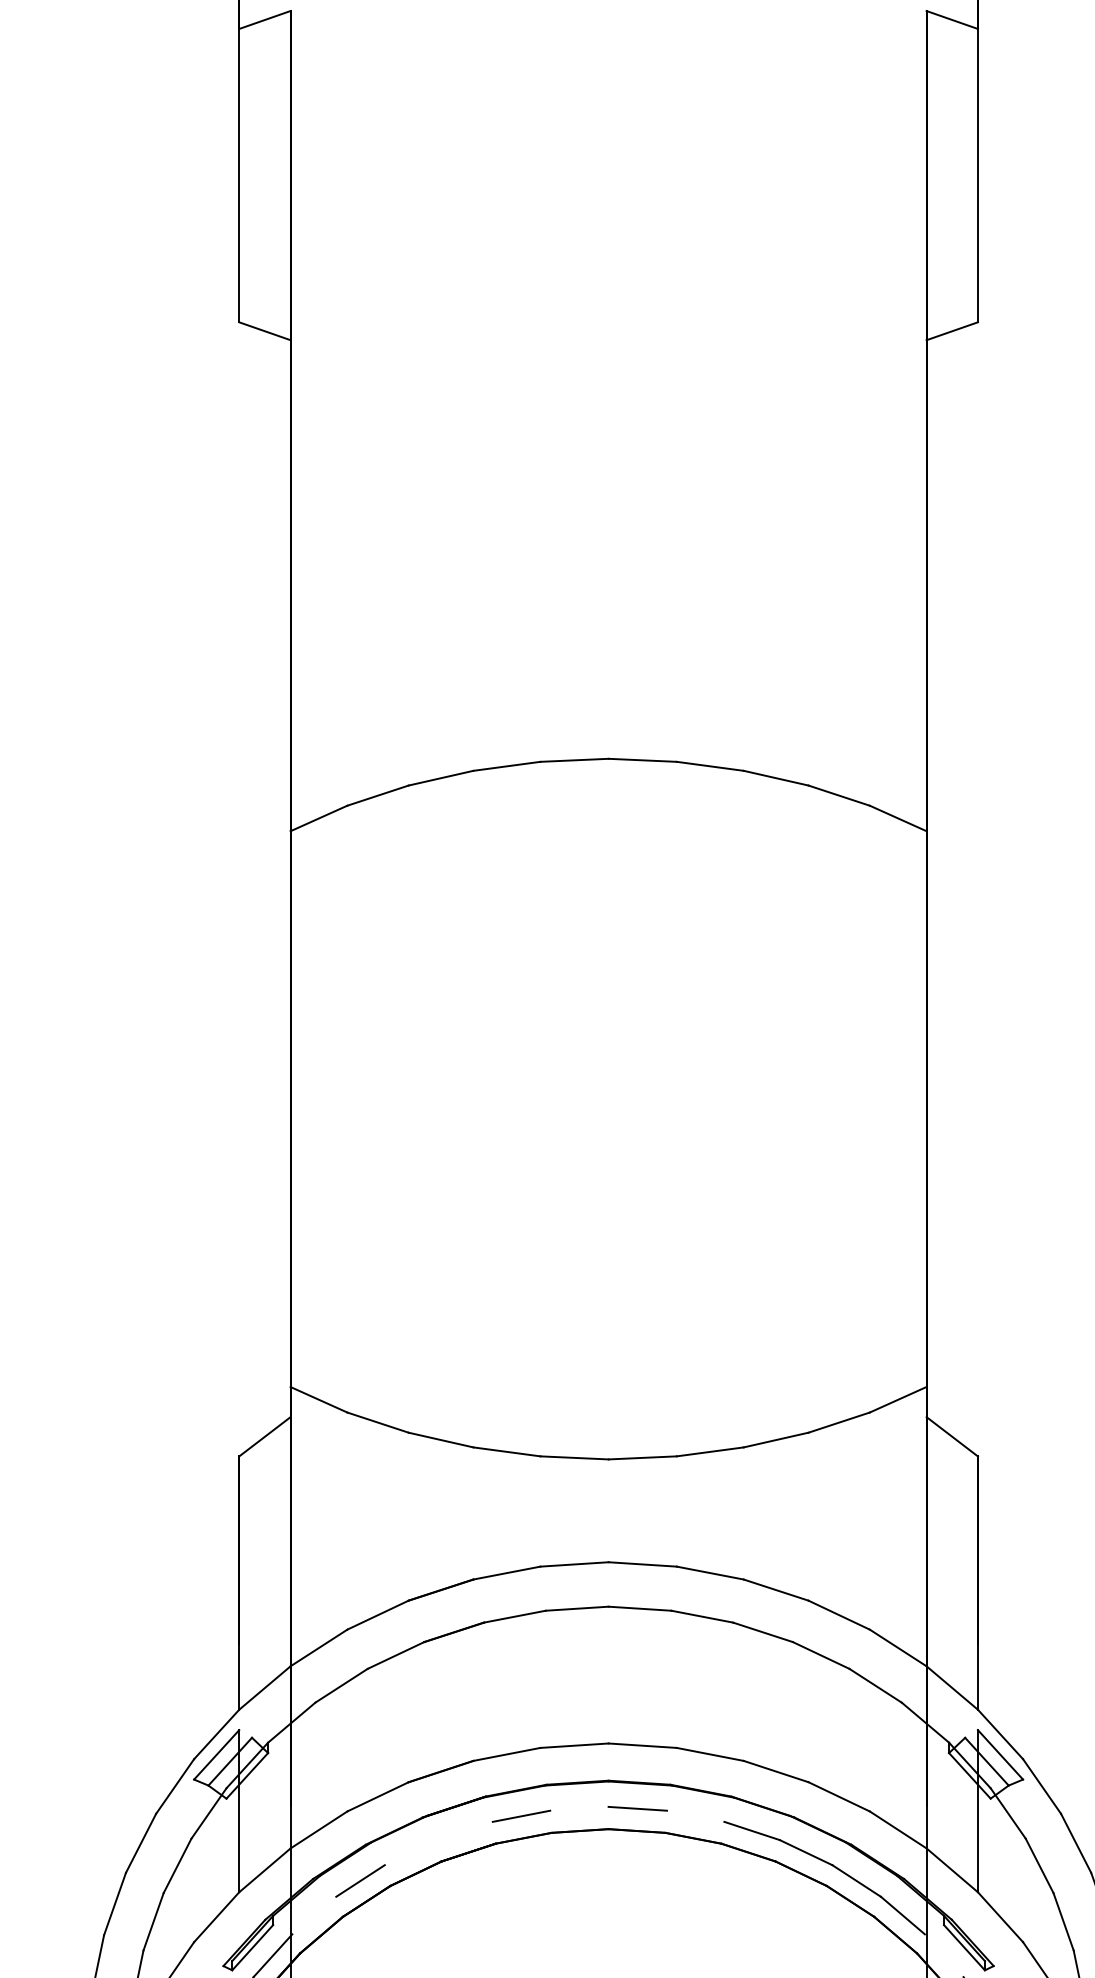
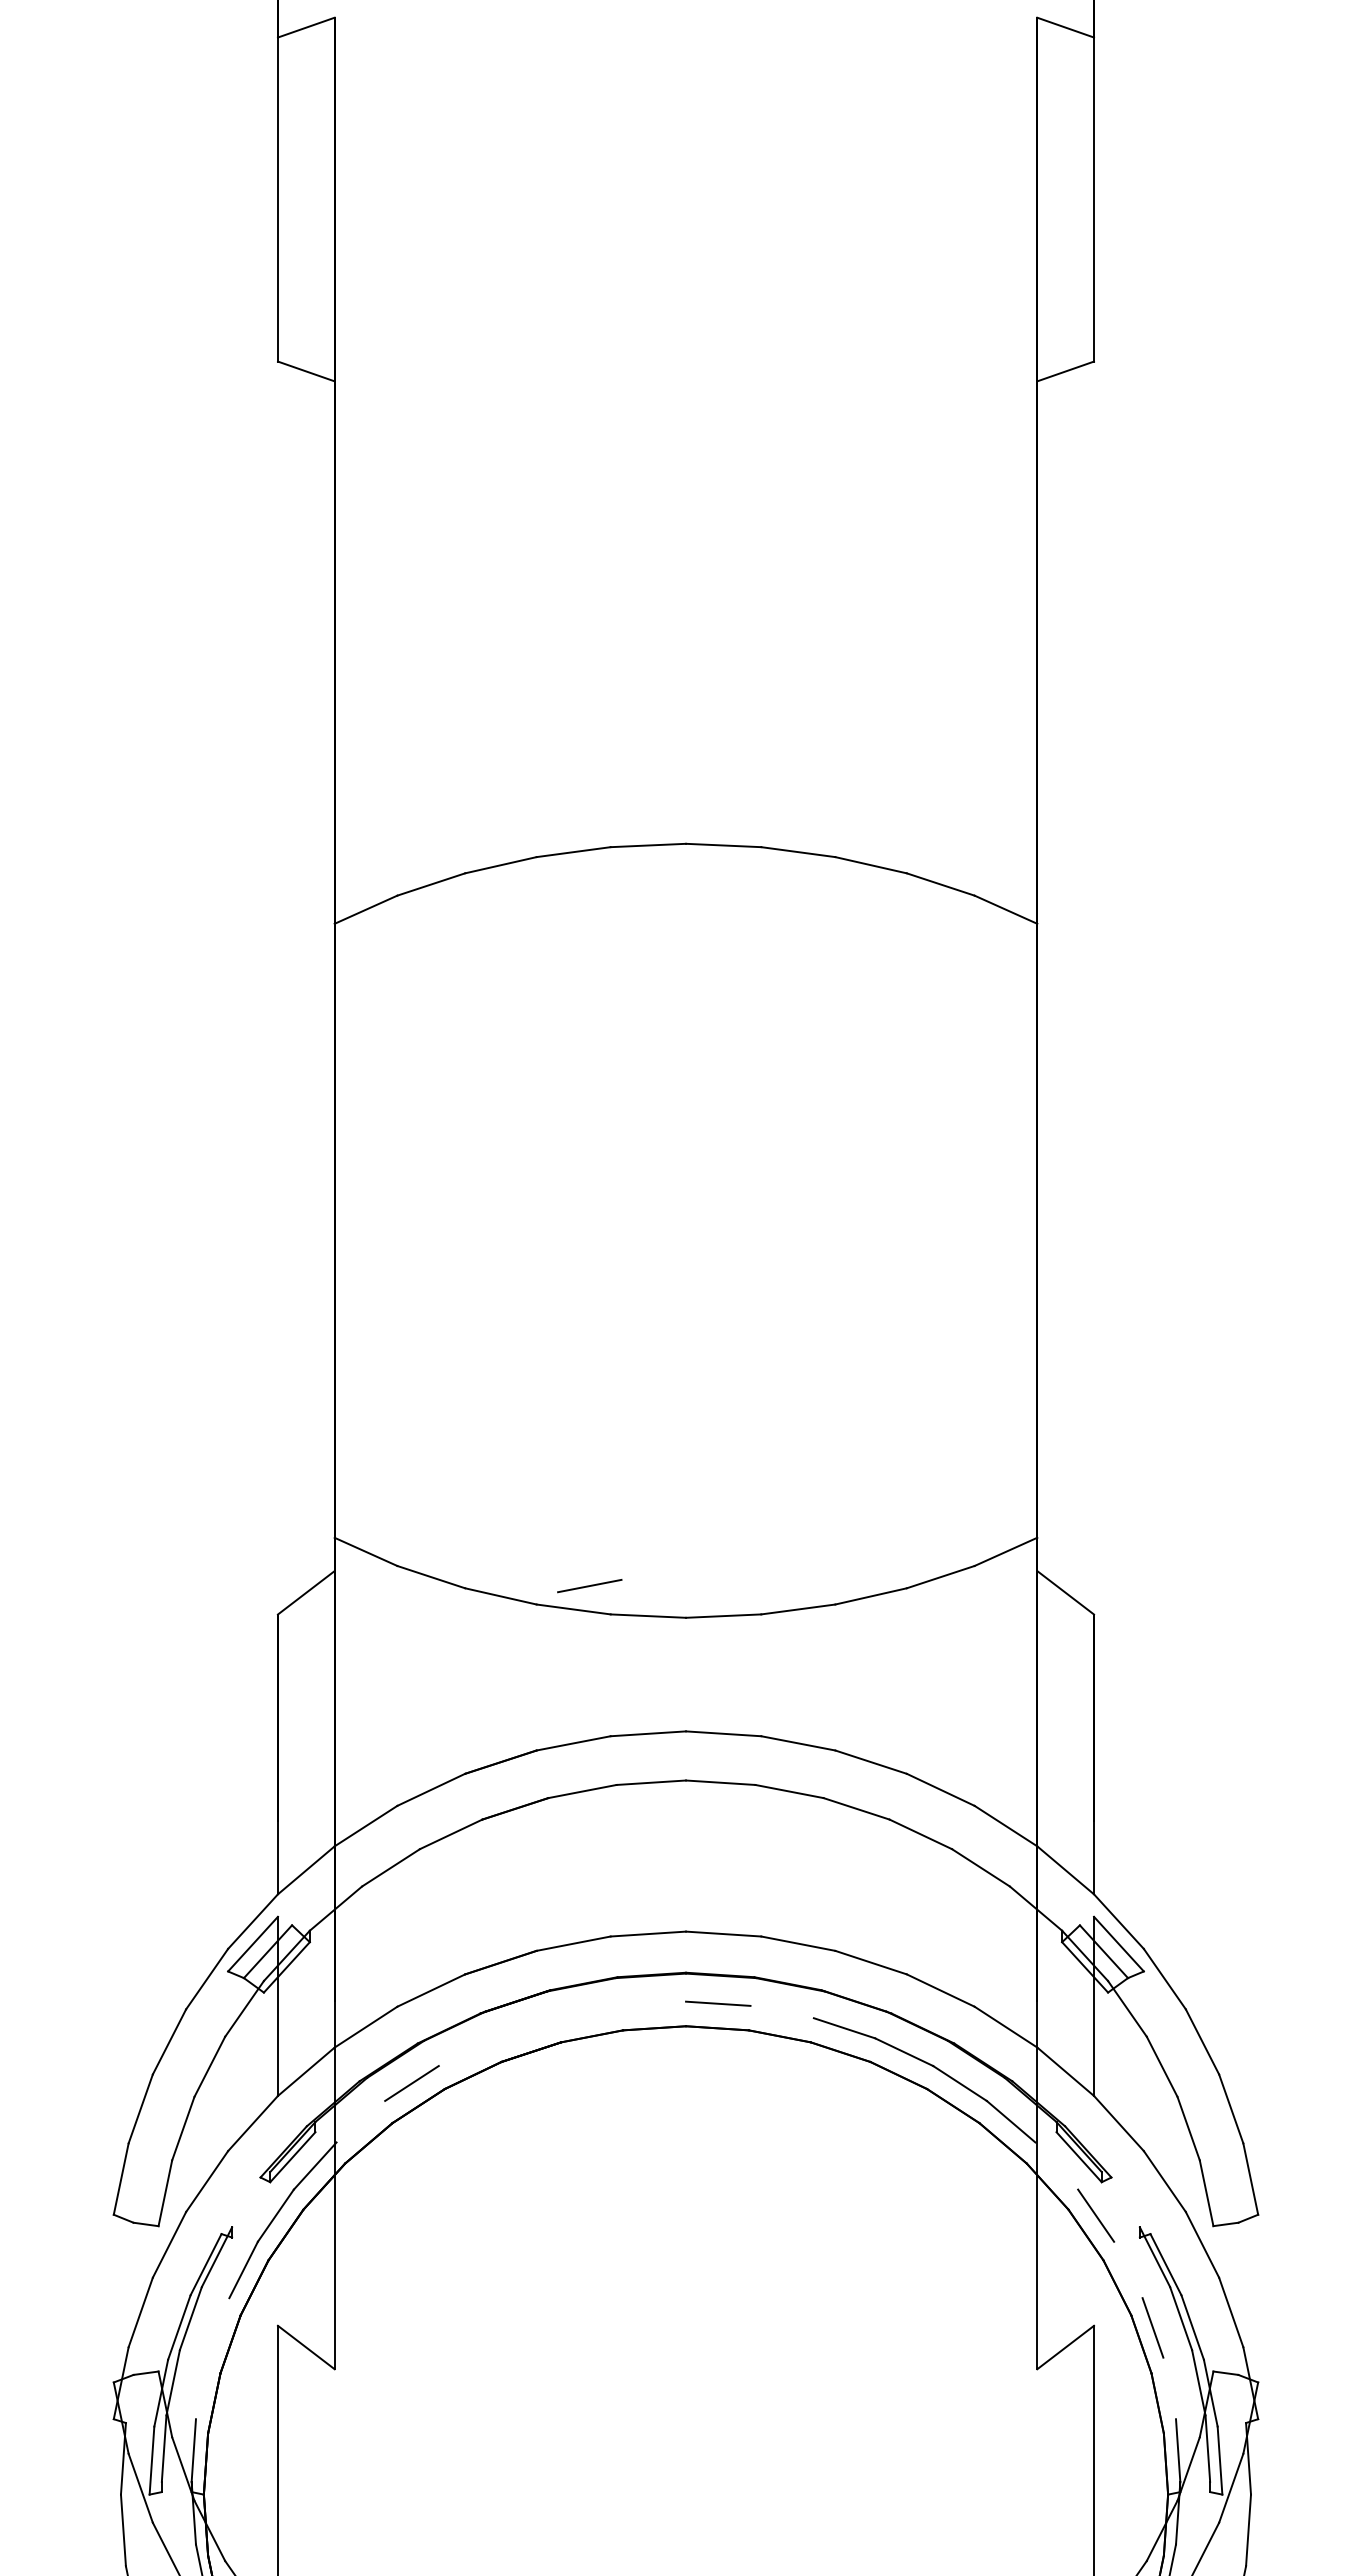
line: (521, 1816) -> (589, 1586), moved

